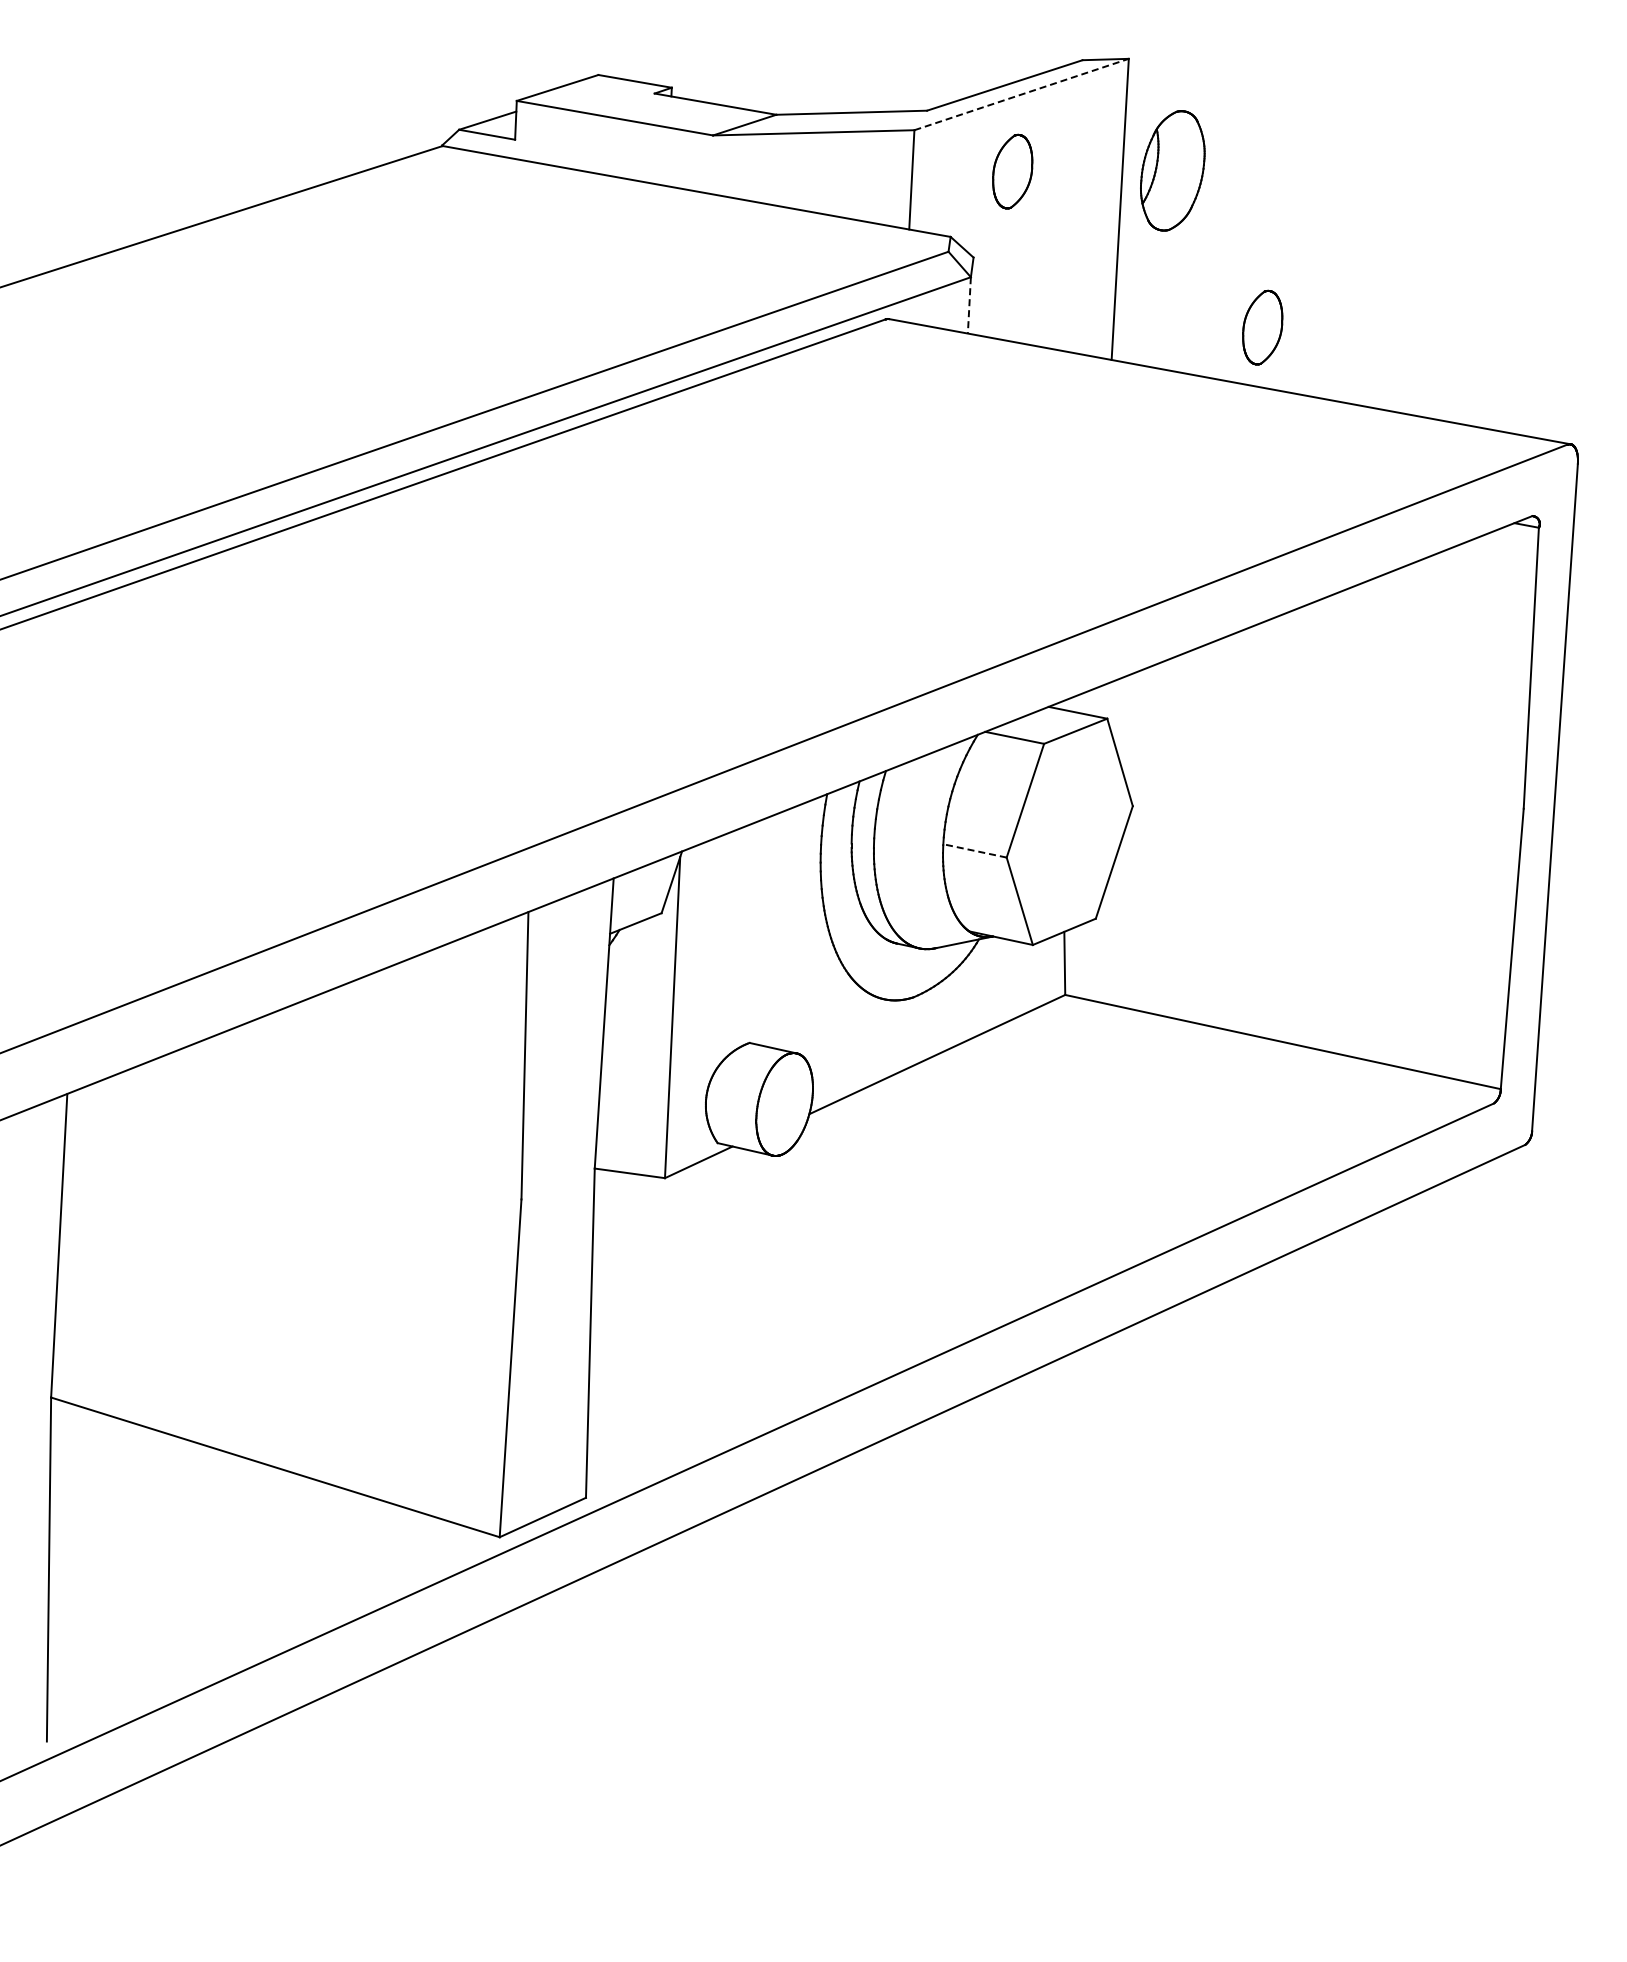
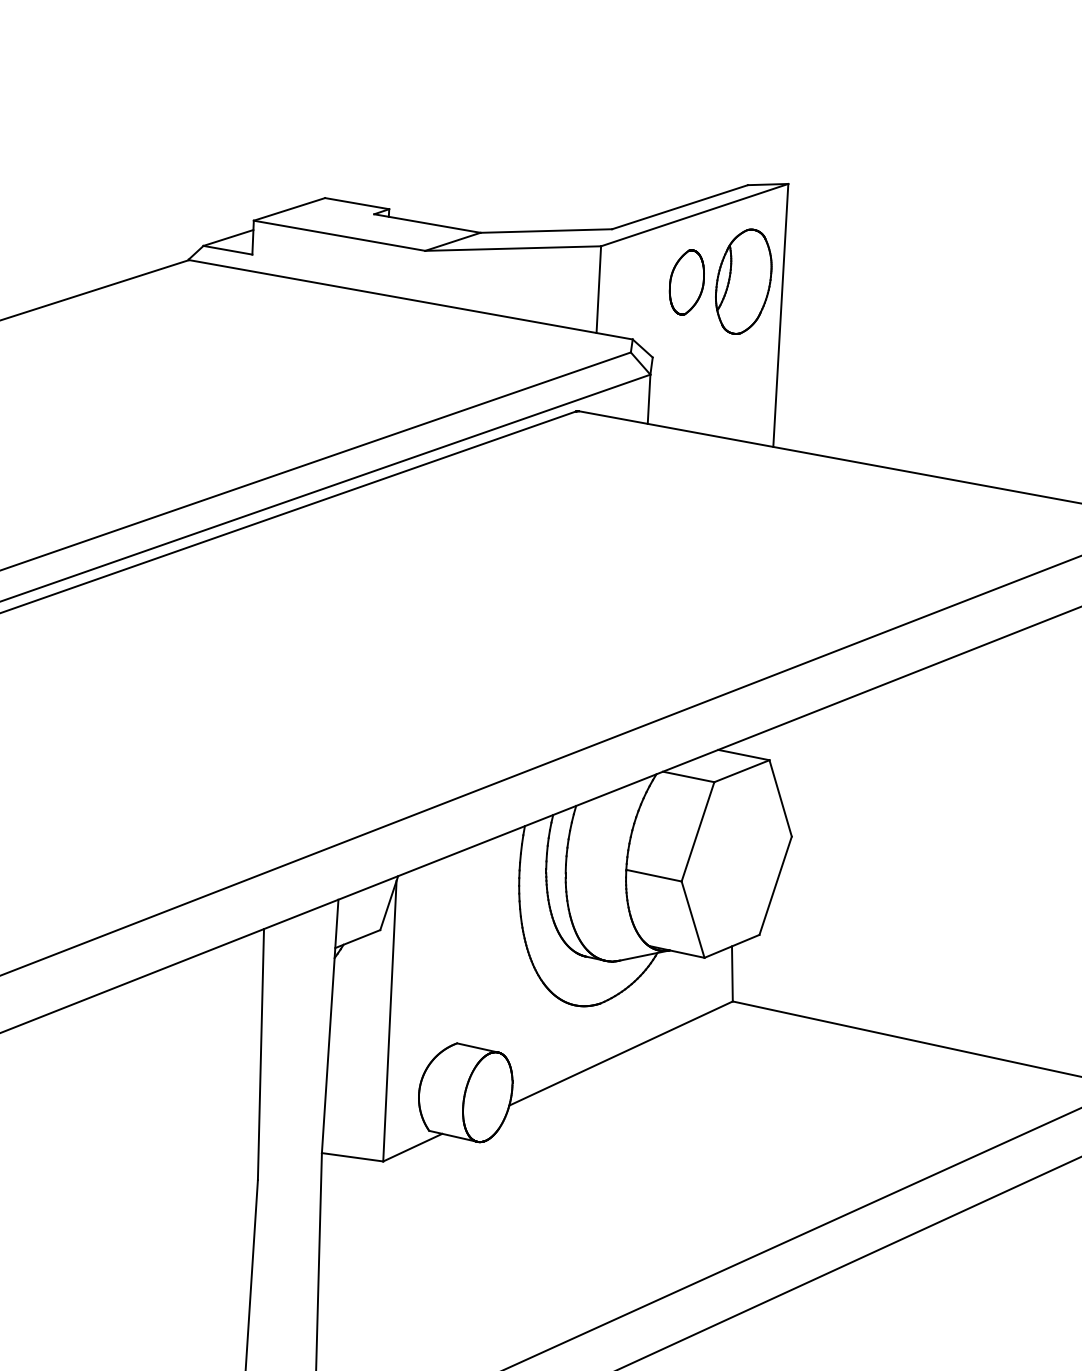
line: (1021, 94) -> (694, 215), dashed -> solid
part: (1172, 170) -> (743, 281), moved
line: (969, 305) -> (649, 399), dashed -> solid
part: (1262, 327) -> (905, 418), removed
line: (974, 850) -> (653, 875), dashed -> solid

